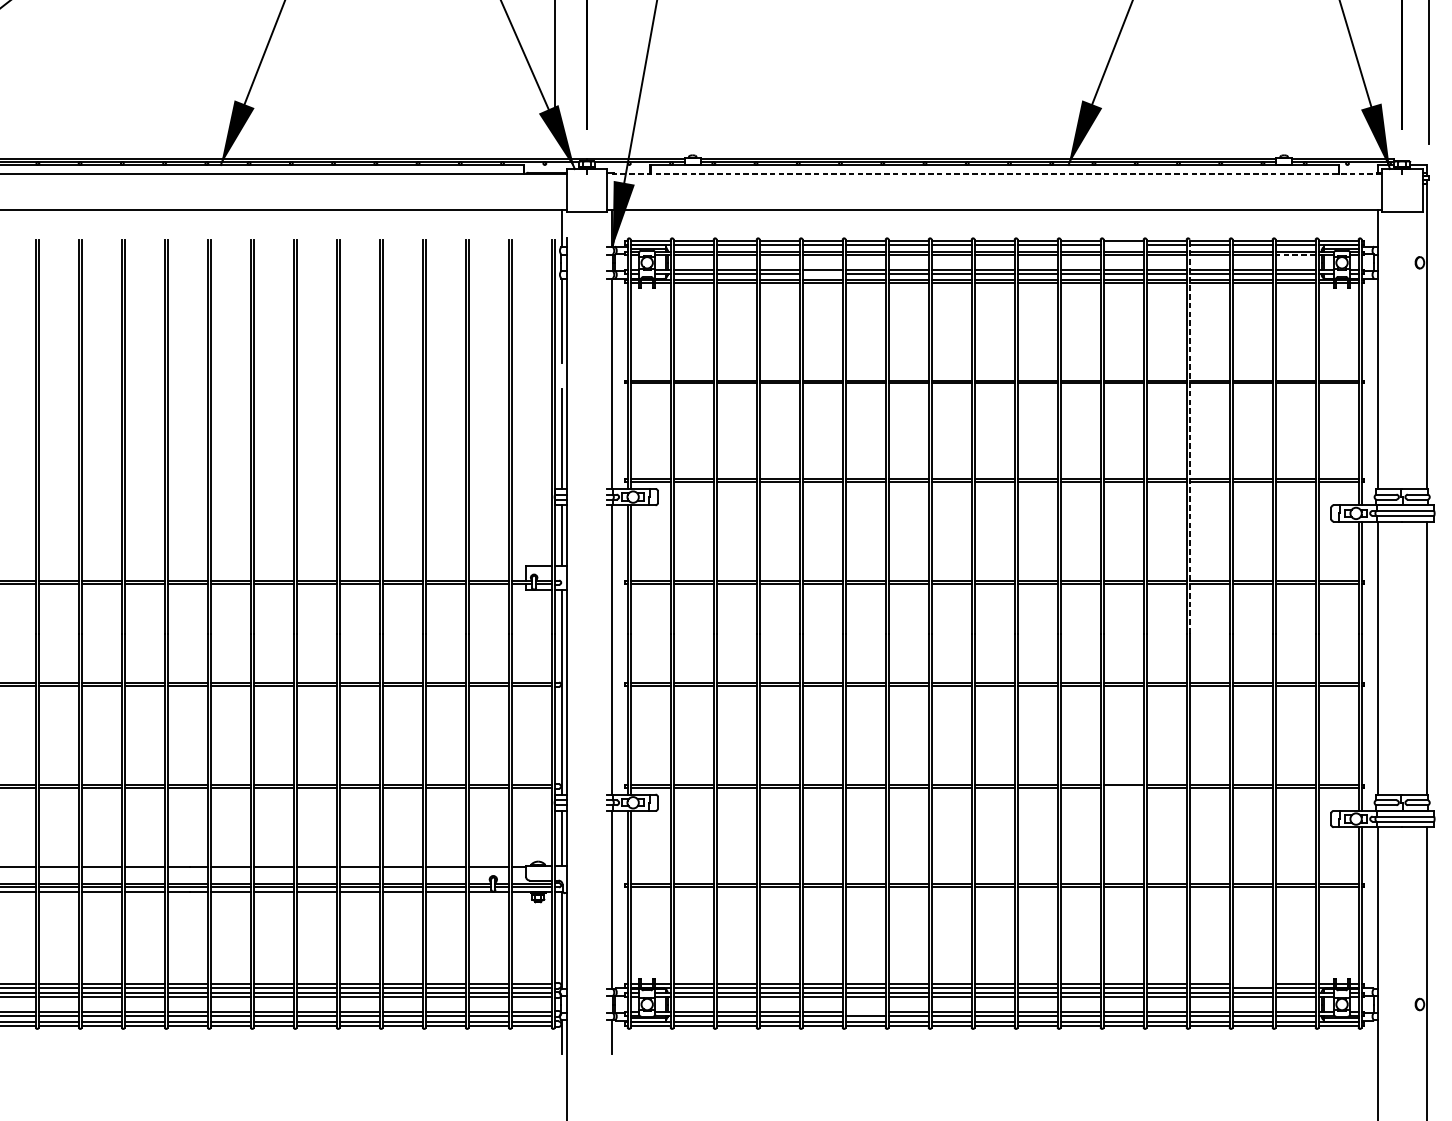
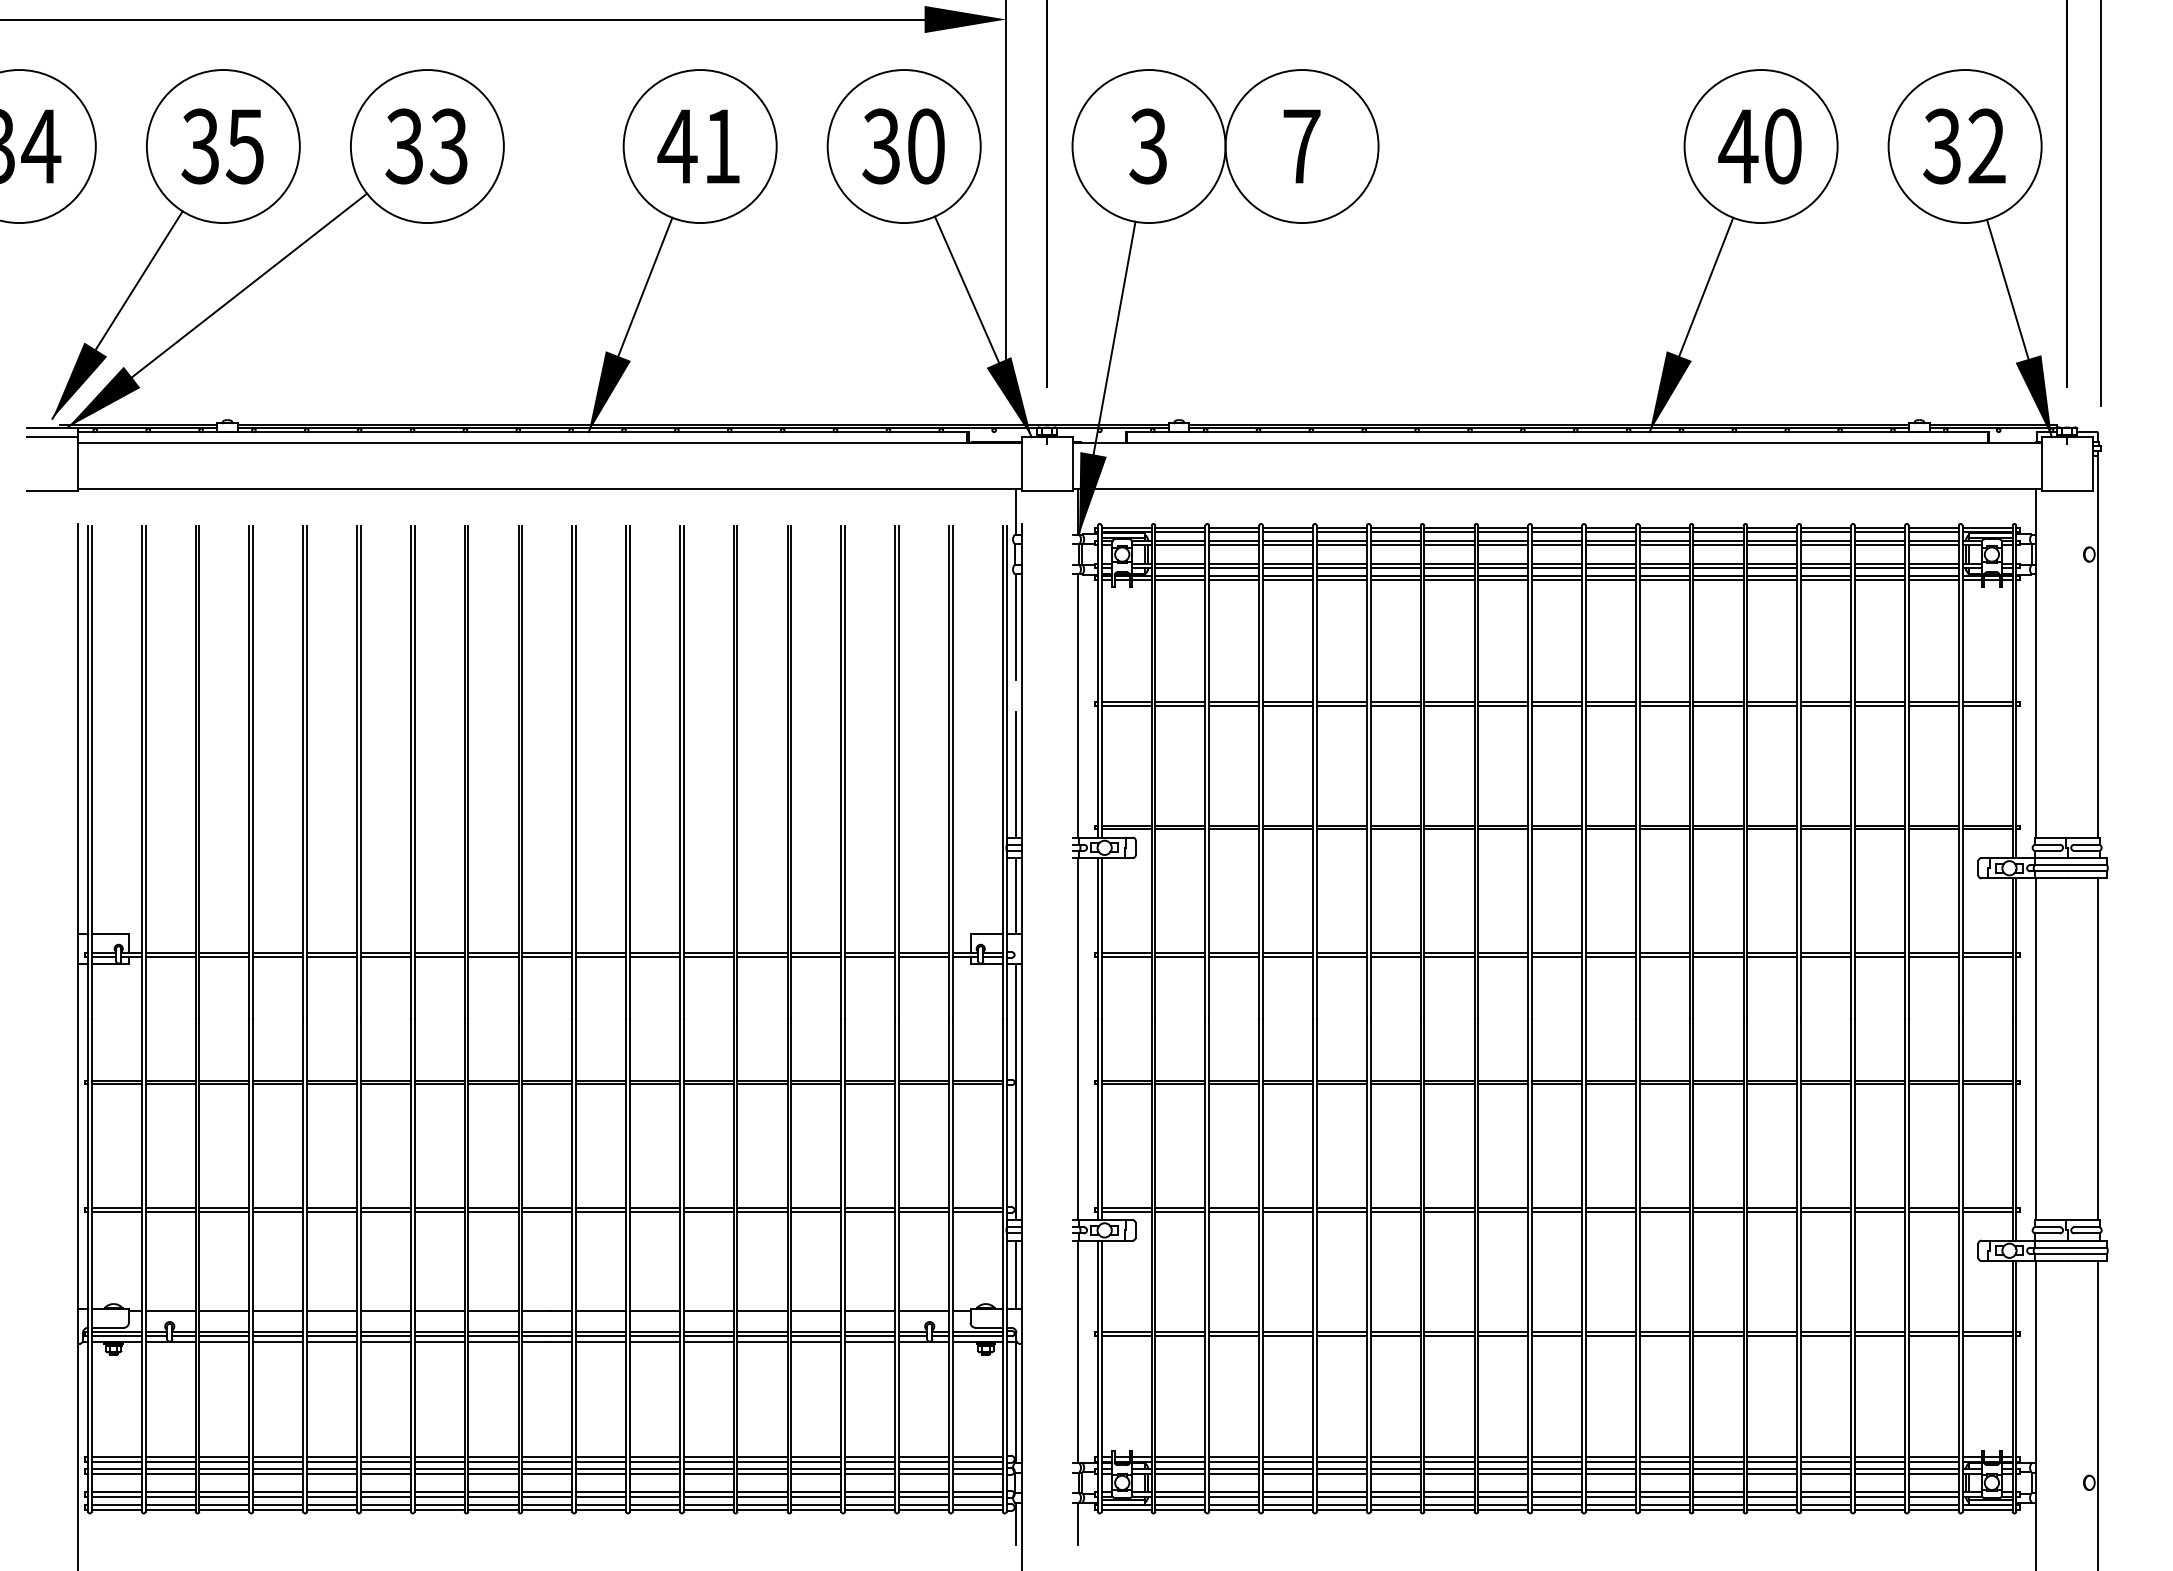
line: (994, 174) -> (1557, 443), dashed -> solid
line: (1123, 245) -> (1718, 532), added
line: (1295, 255) -> (1933, 545), dashed -> solid
line: (822, 273) -> (1341, 568), added
line: (1189, 436) -> (1801, 771), dashed -> solid
line: (1123, 787) -> (1718, 1211), added
line: (1252, 984) -> (1879, 1457), added
line: (865, 1012) -> (1395, 1492), added

